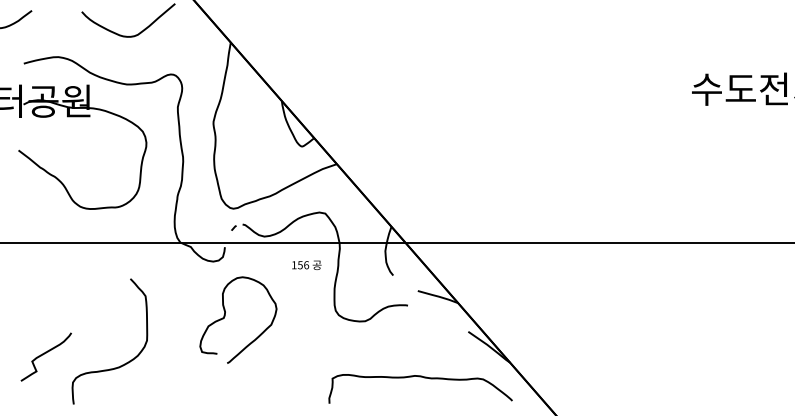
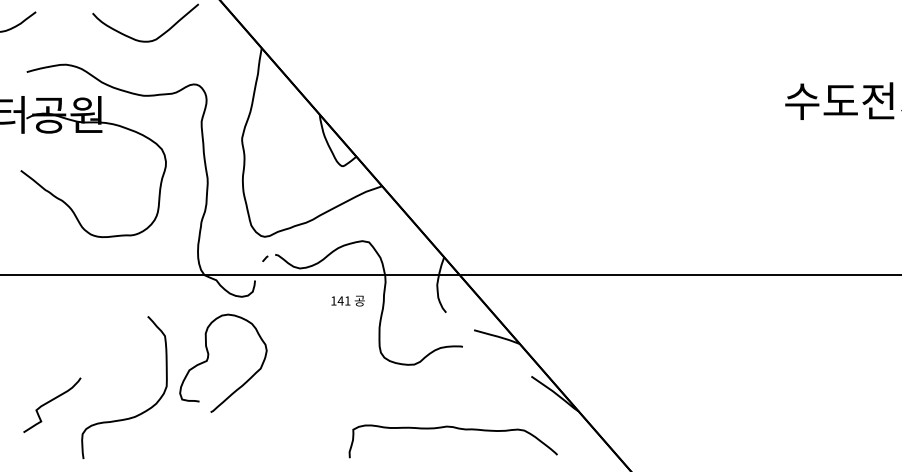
text: (302, 264) -> (343, 300), 156 -> 141
curve: (225, 316) -> (208, 359), moved
curve: (424, 378) -> (457, 429), moved

